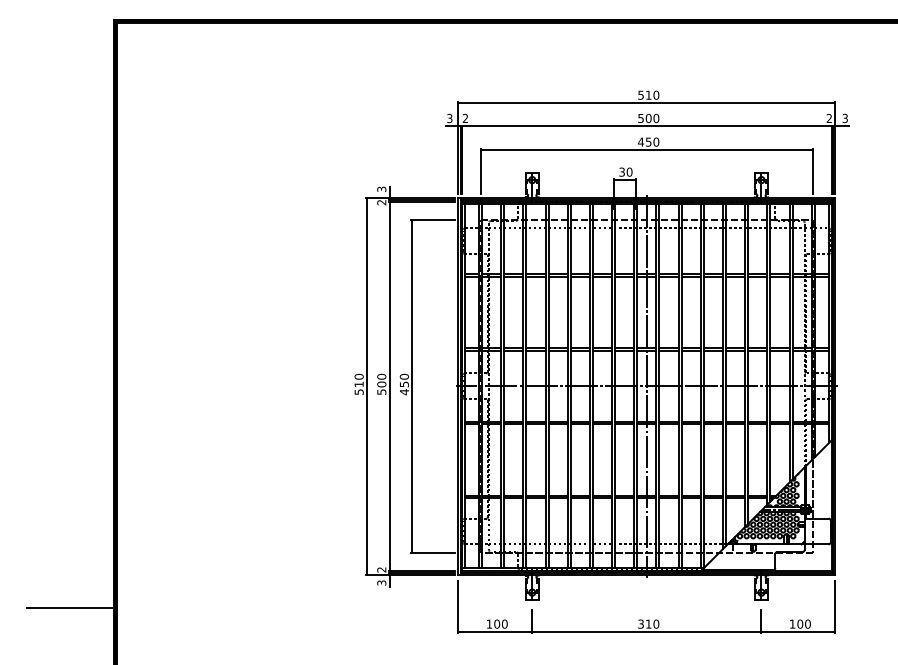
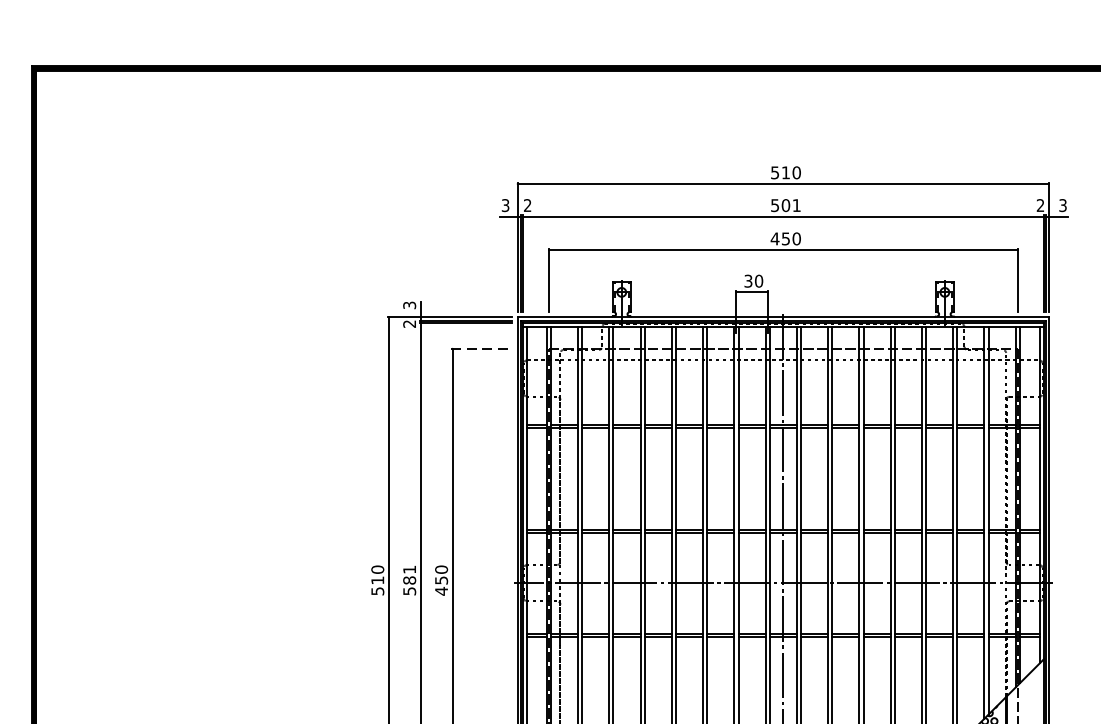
text: (656, 118) -> (796, 205), 500 -> 501
line: (433, 220) -> (482, 349), solid -> dashed
text: (381, 380) -> (409, 574), 500 -> 581

